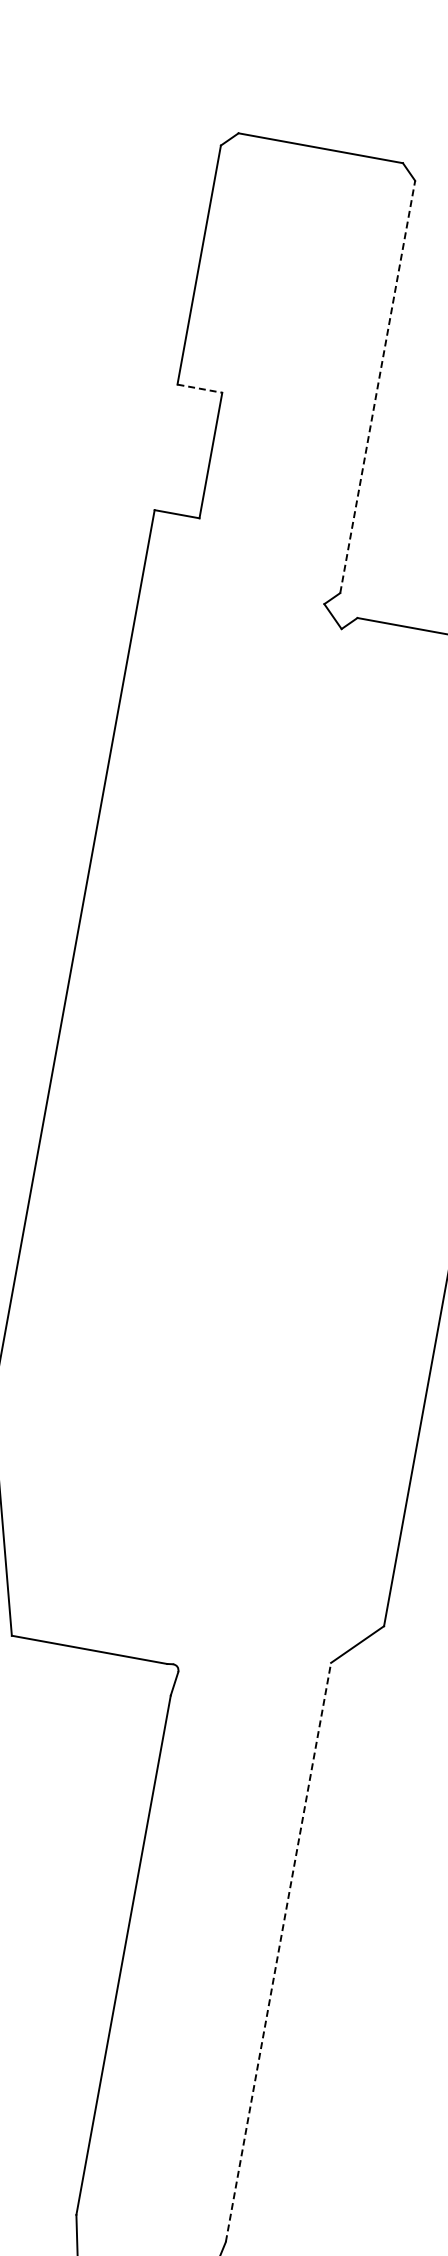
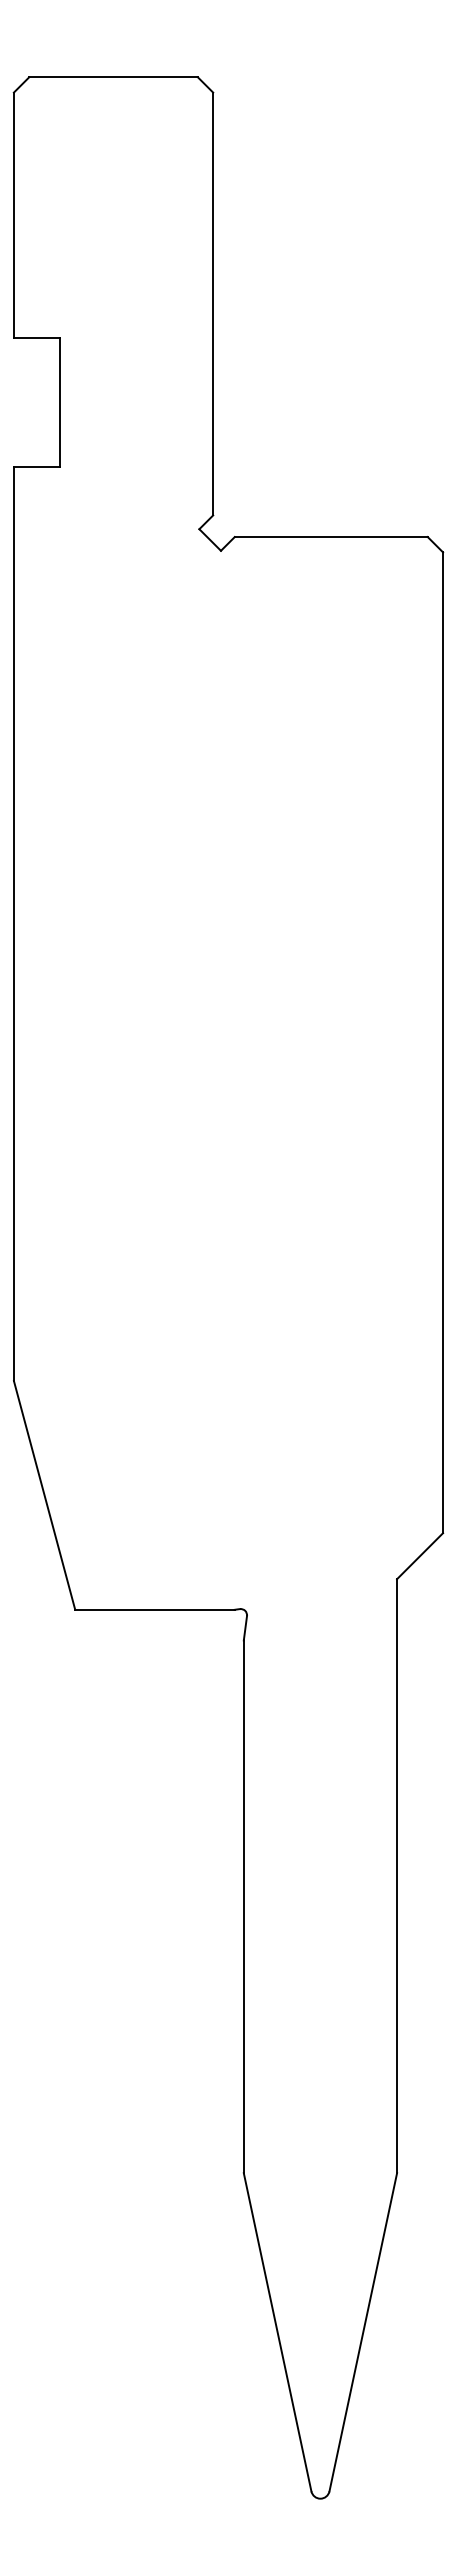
line: (378, 386) -> (213, 303), dashed -> solid
line: (199, 388) -> (36, 337), dashed -> solid
line: (279, 1951) -> (397, 1875), dashed -> solid

